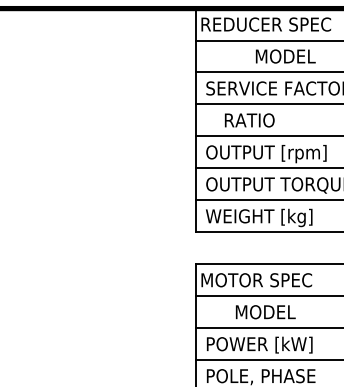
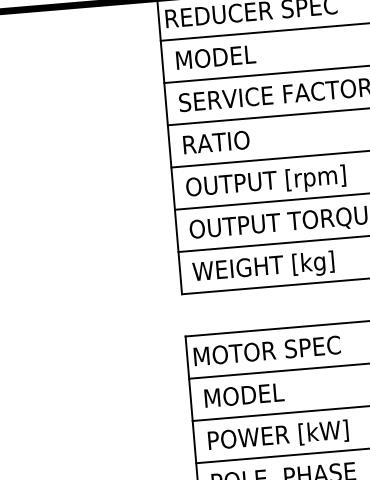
text: (285, 56) -> (215, 57), moved
text: (249, 120) -> (216, 142), moved
text: (265, 312) -> (244, 395), moved

